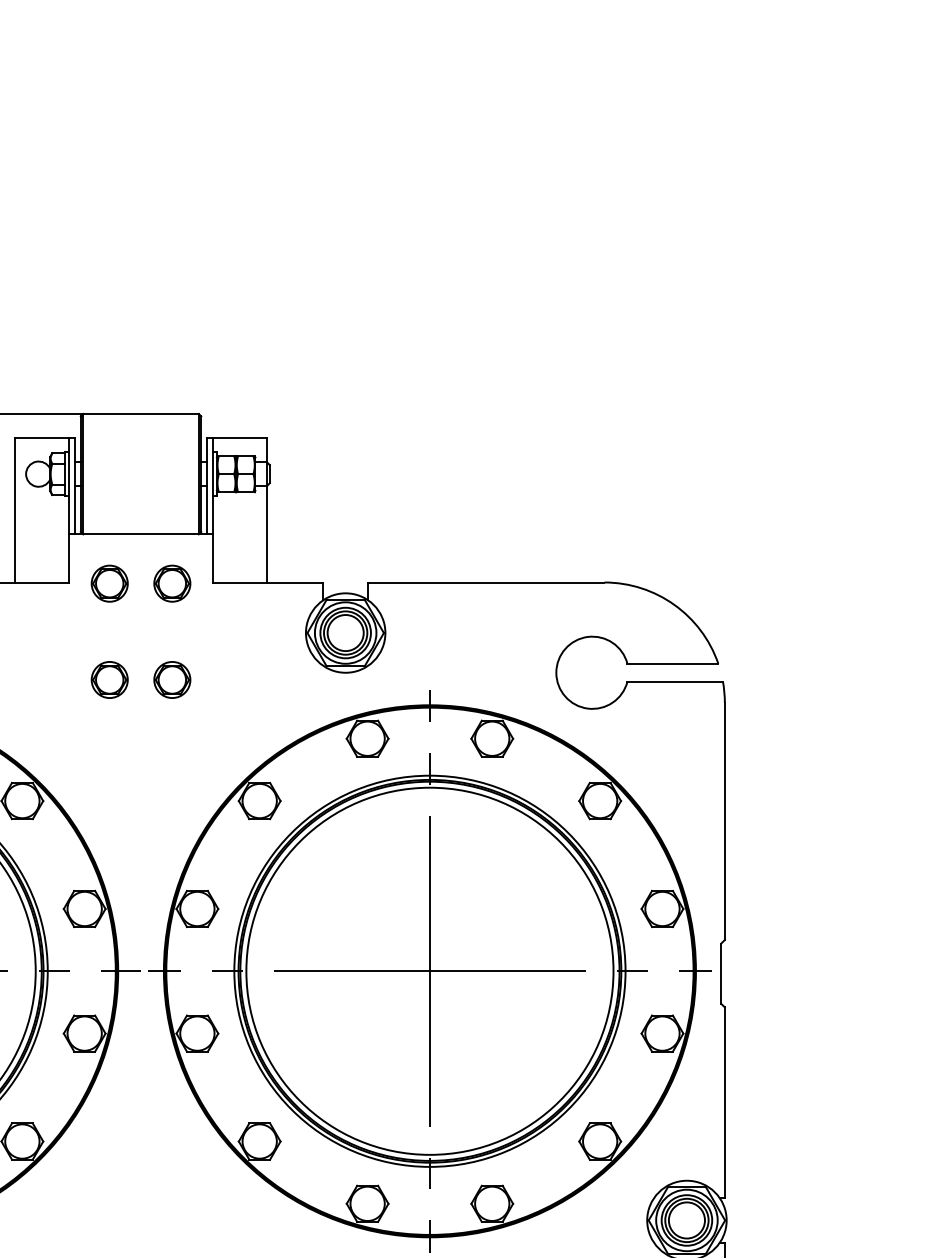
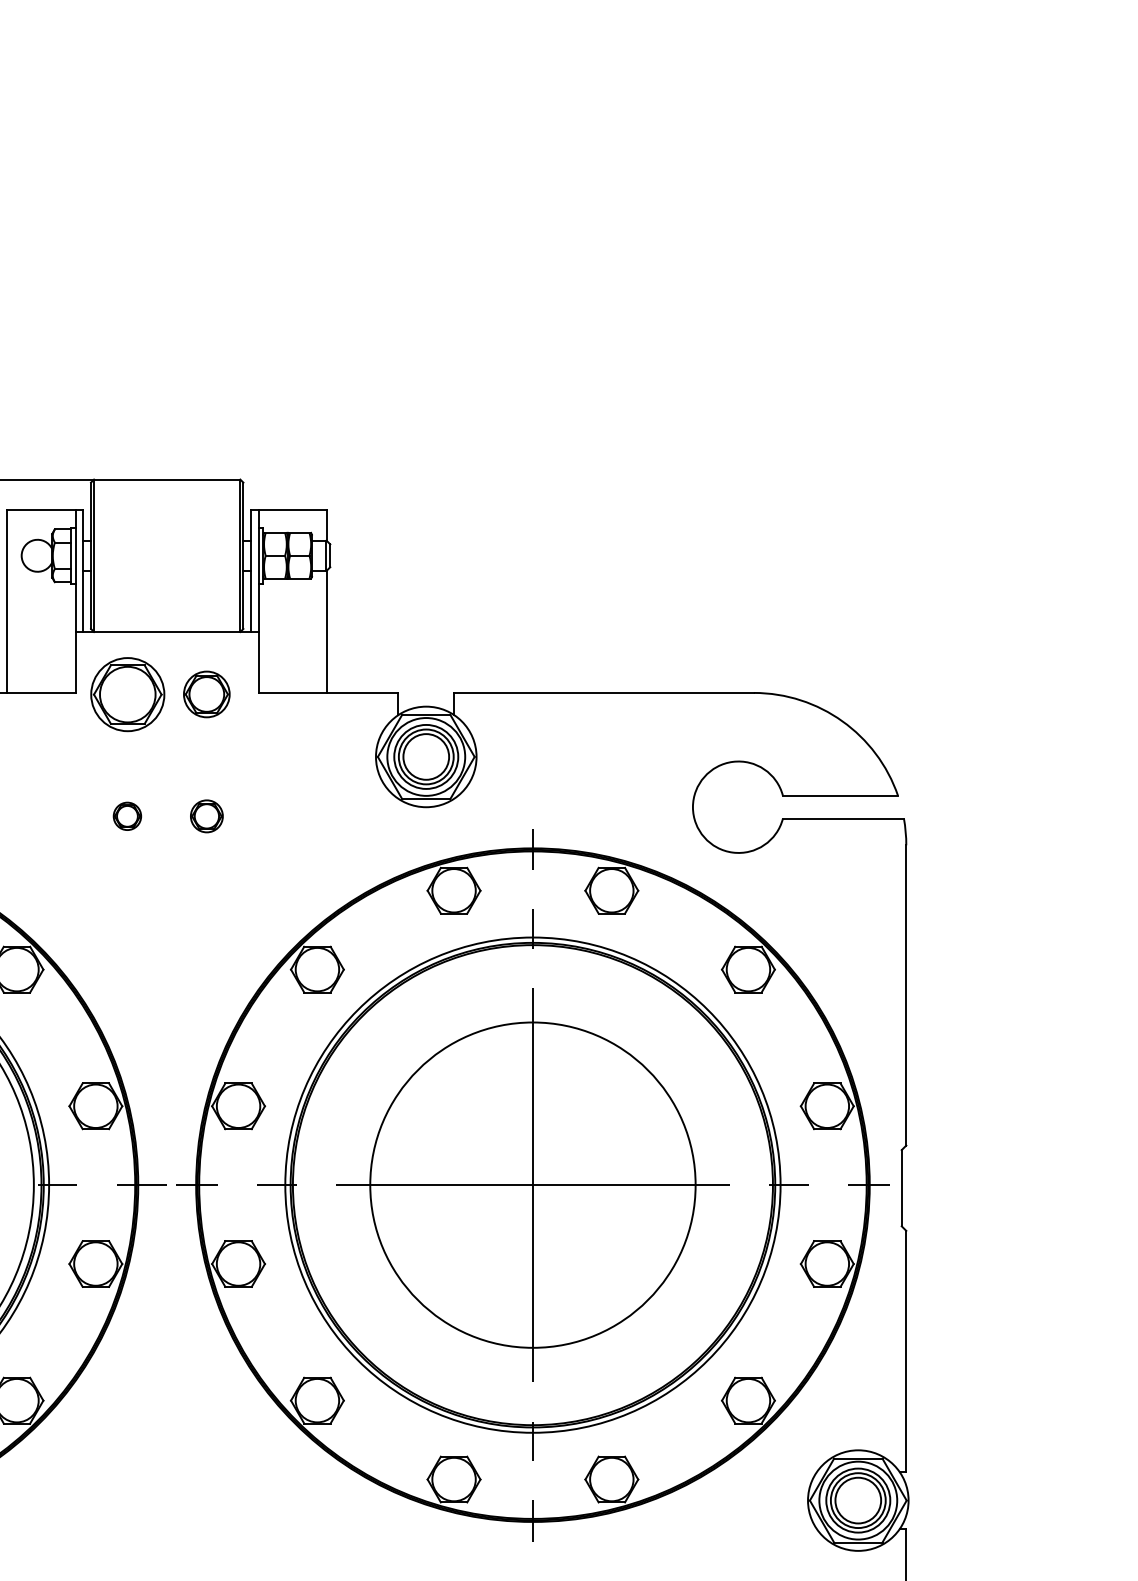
part: (109, 583) -> (127, 694), size x1.6
part: (109, 679) -> (127, 815), size x0.6
part: (172, 679) -> (207, 815), size x0.7
circle: (429, 970) -> (532, 1184), size x0.7

